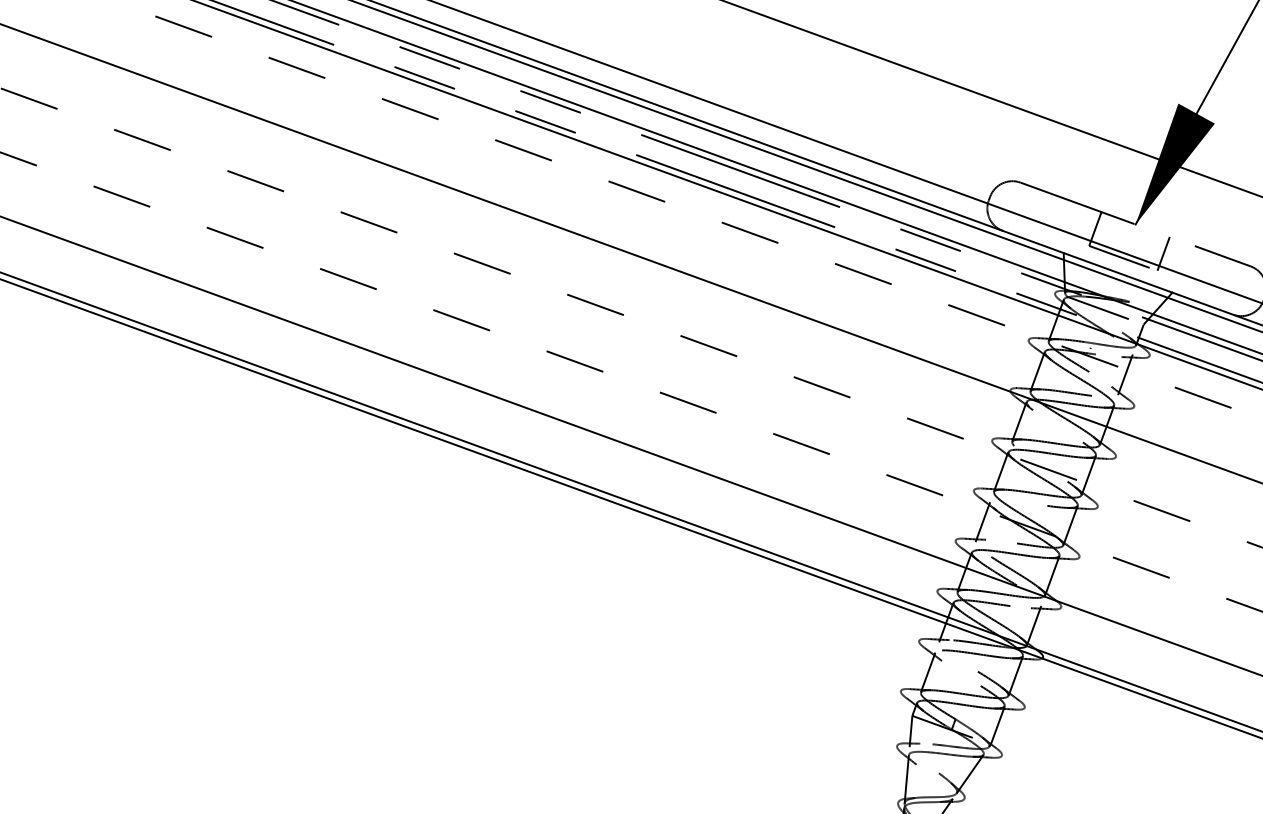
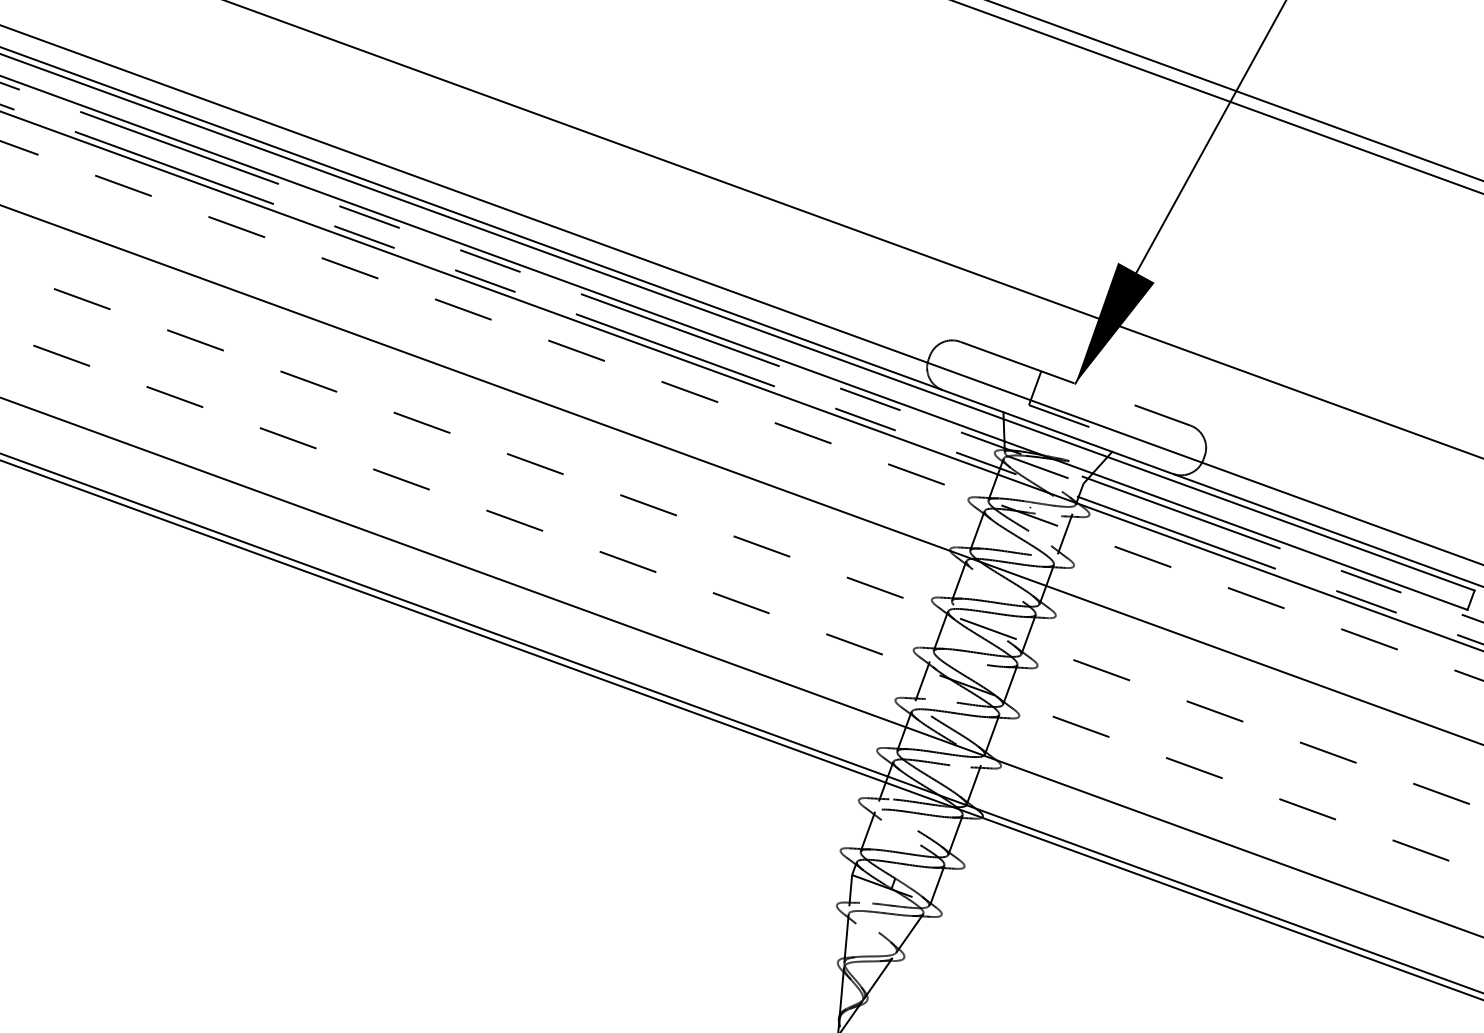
line: (1163, 253) -> (1103, 412), removed

